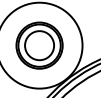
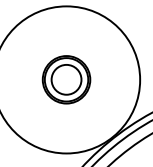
part: (39, 45) -> (66, 79), size x0.6

